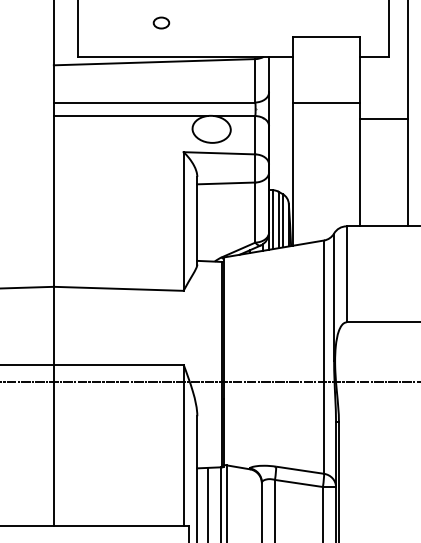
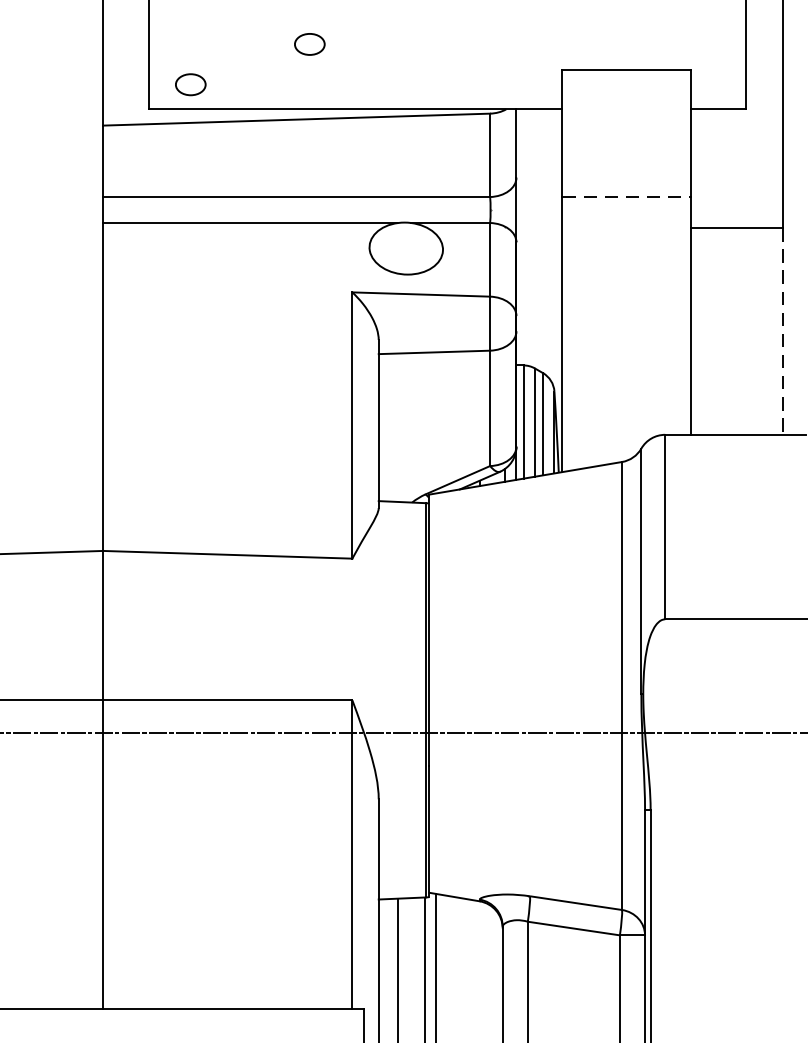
part: (99, 43) -> (190, 83), added
line: (326, 102) -> (626, 196), solid -> dashed
line: (407, 172) -> (782, 331), solid -> dashed

